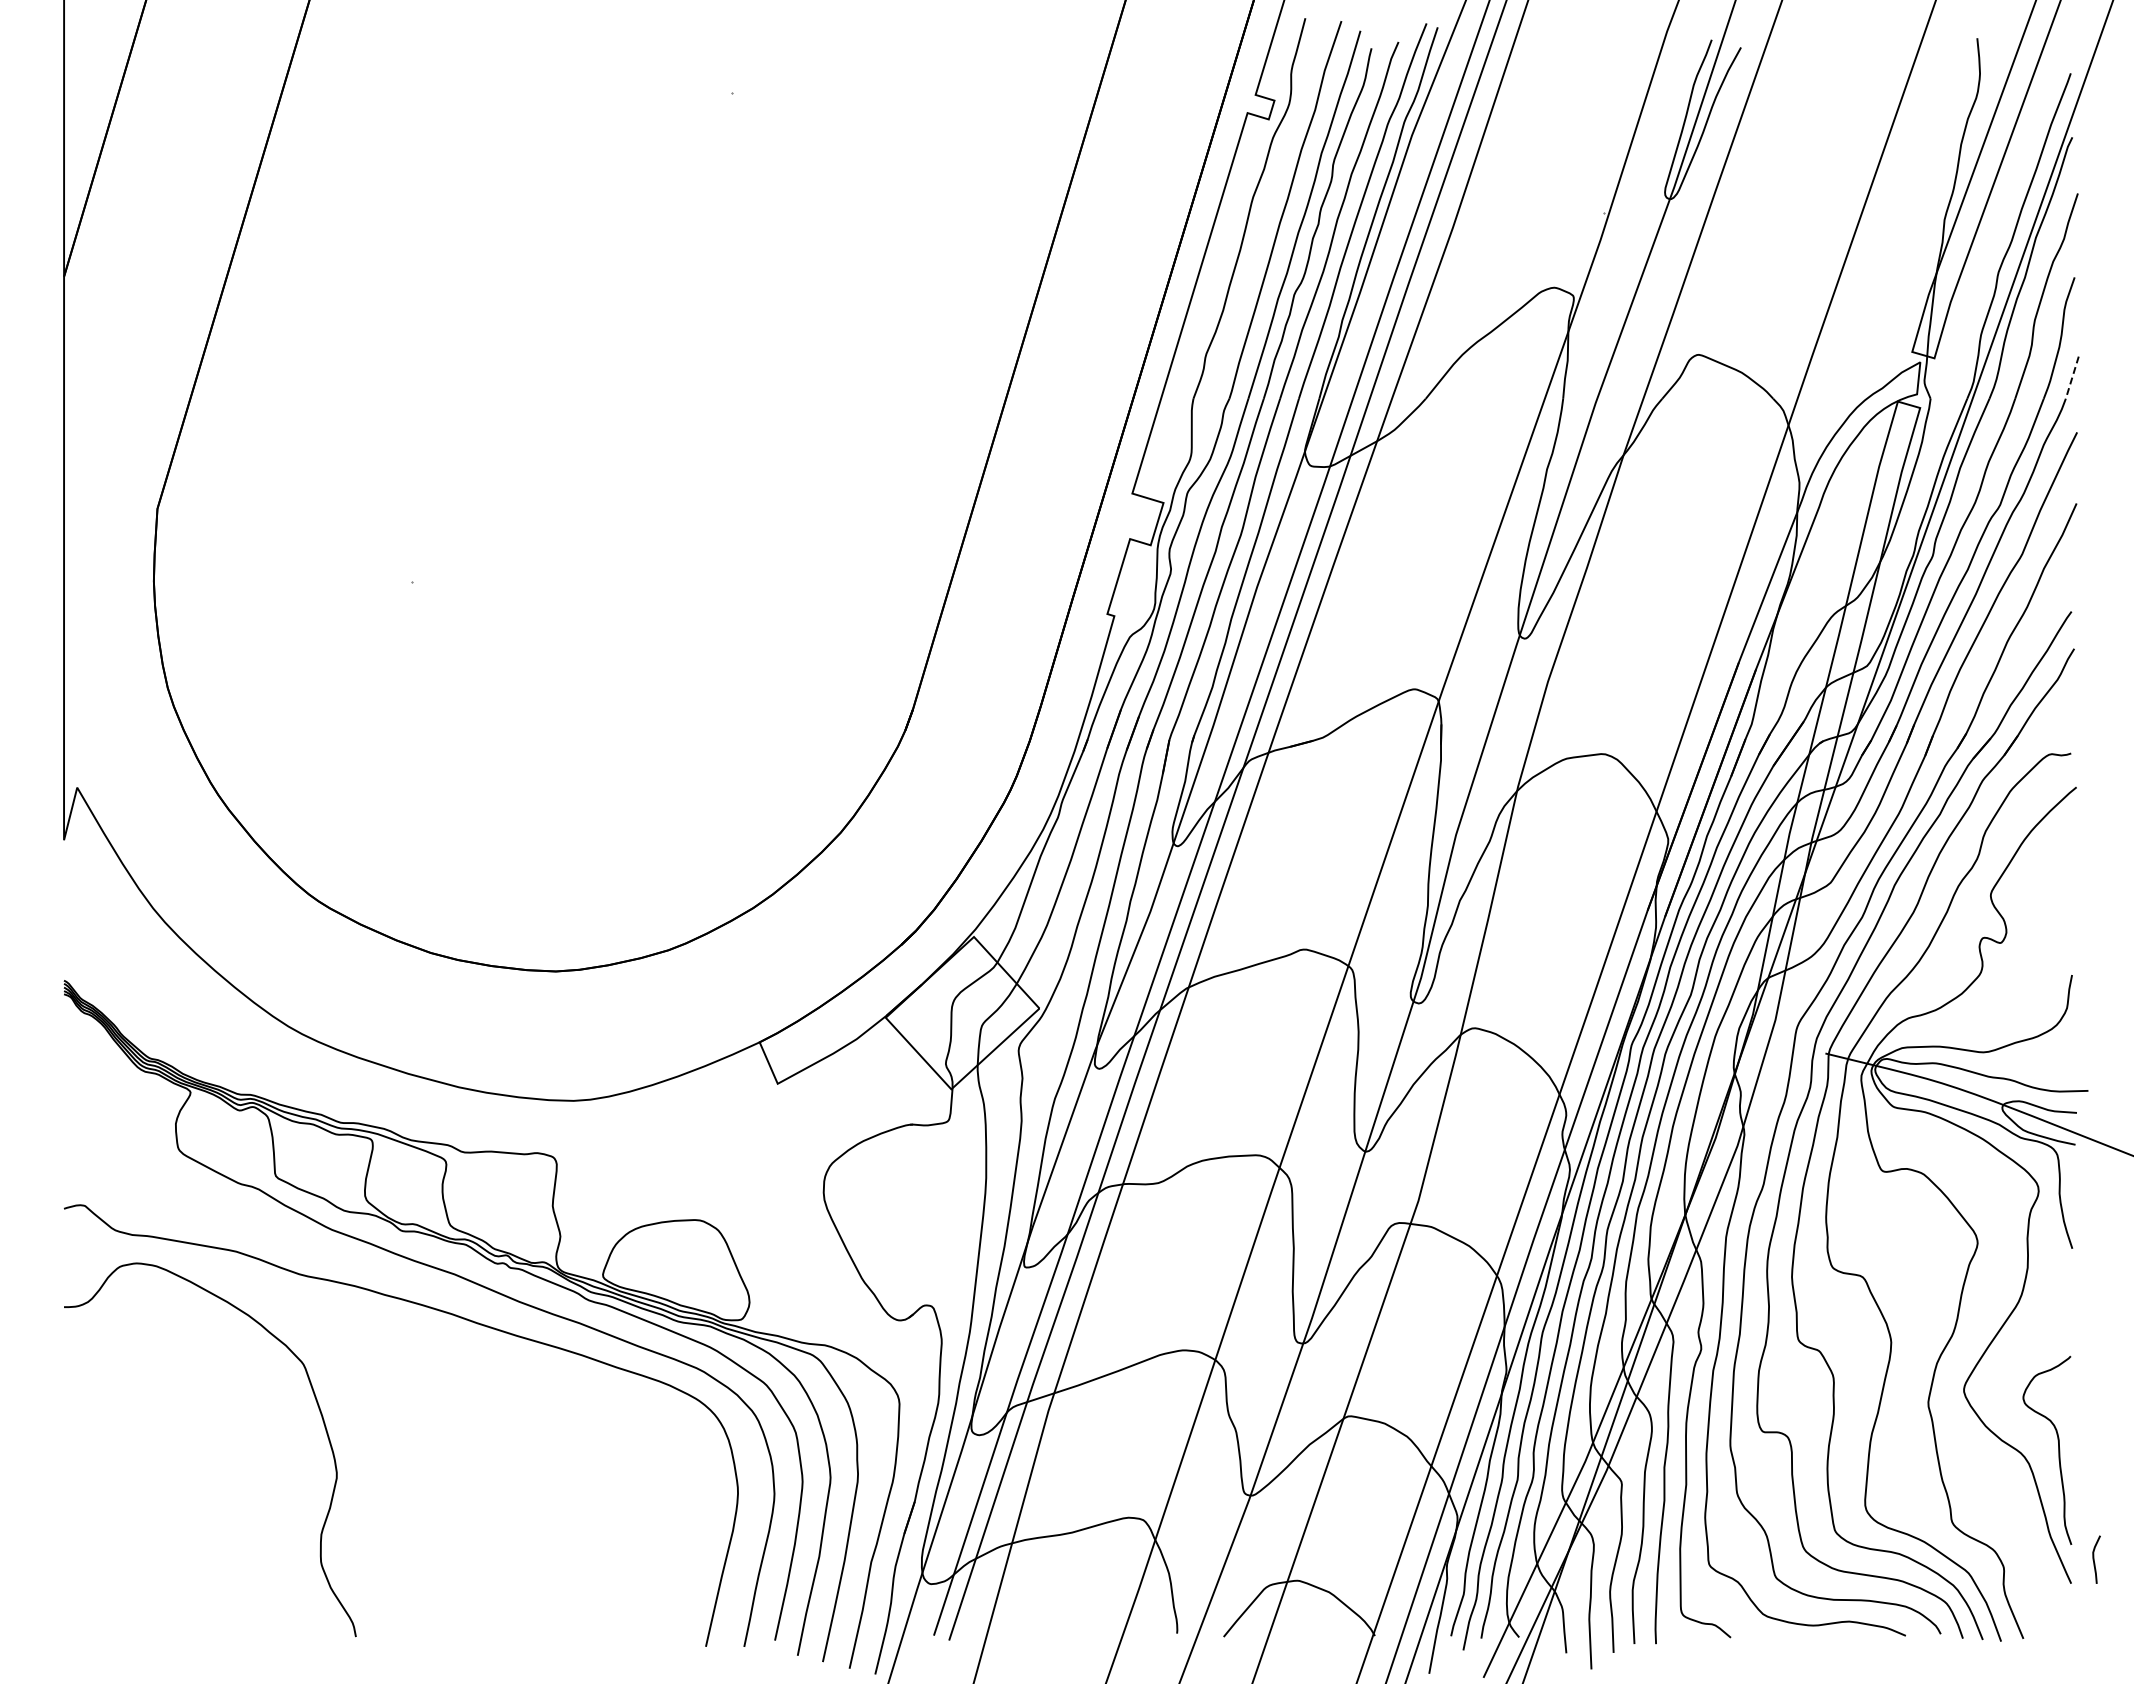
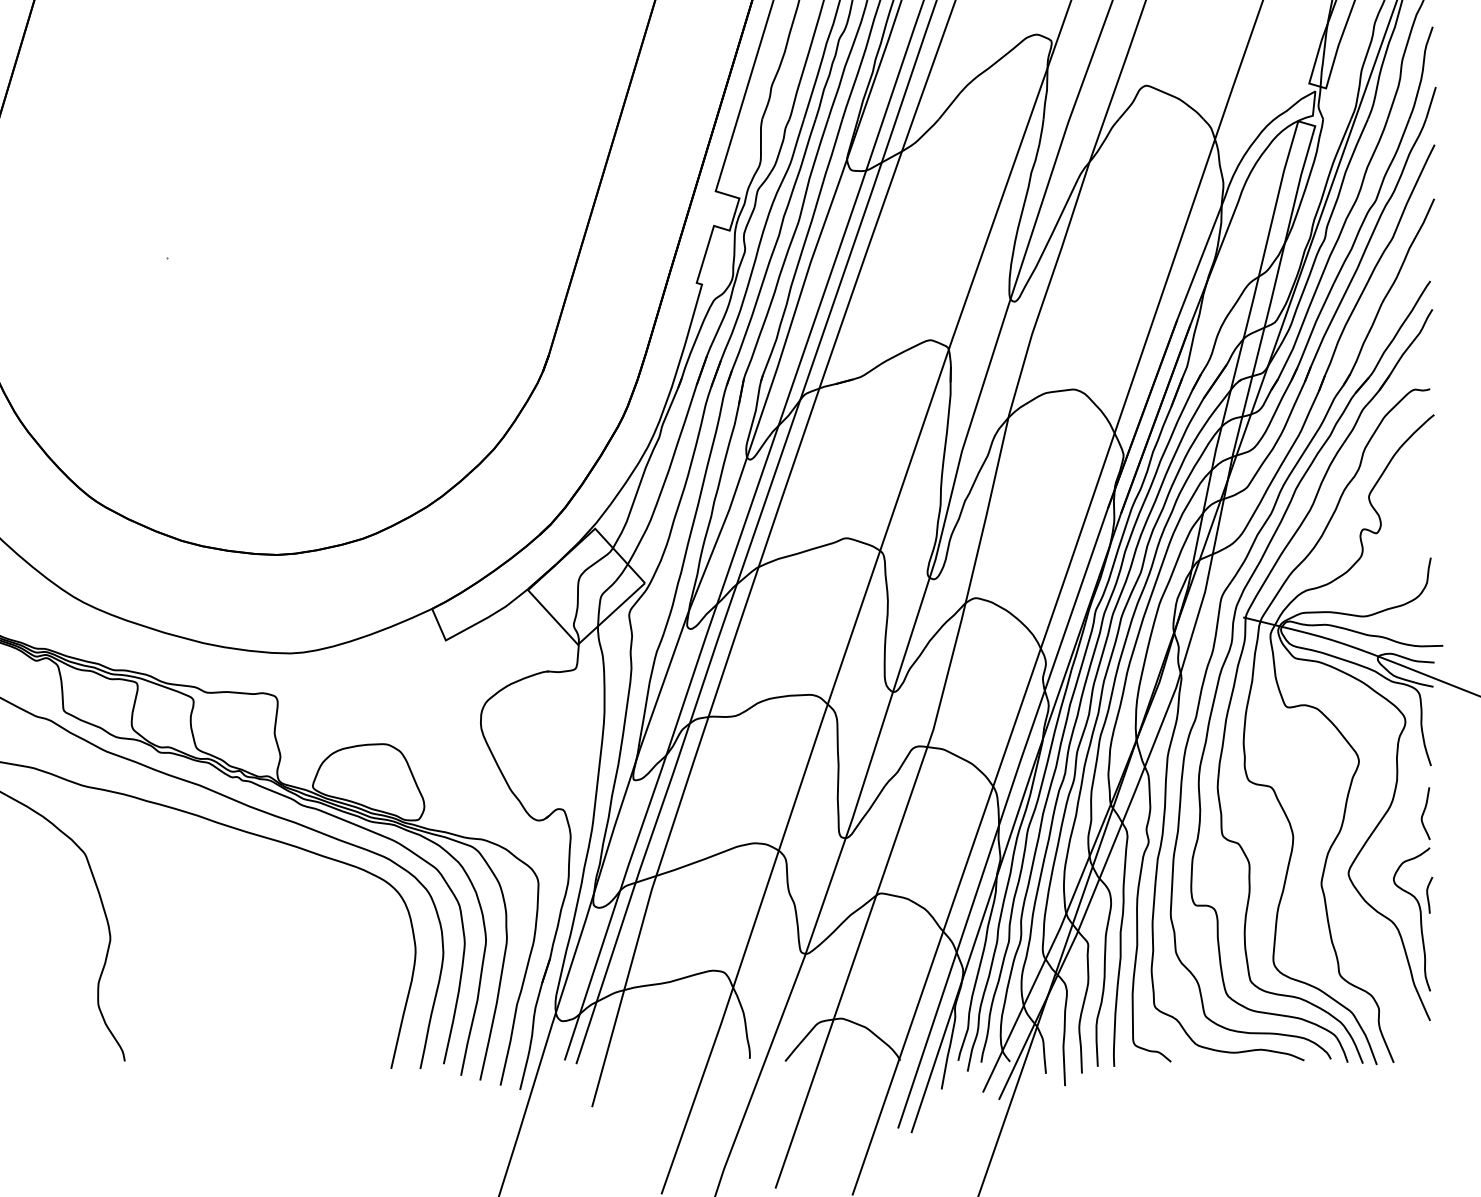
line: (2072, 378) -> (1431, 103), dashed -> solid
curve: (2063, 1310) -> (1424, 812), added
curve: (2094, 1559) -> (1428, 895), moved

